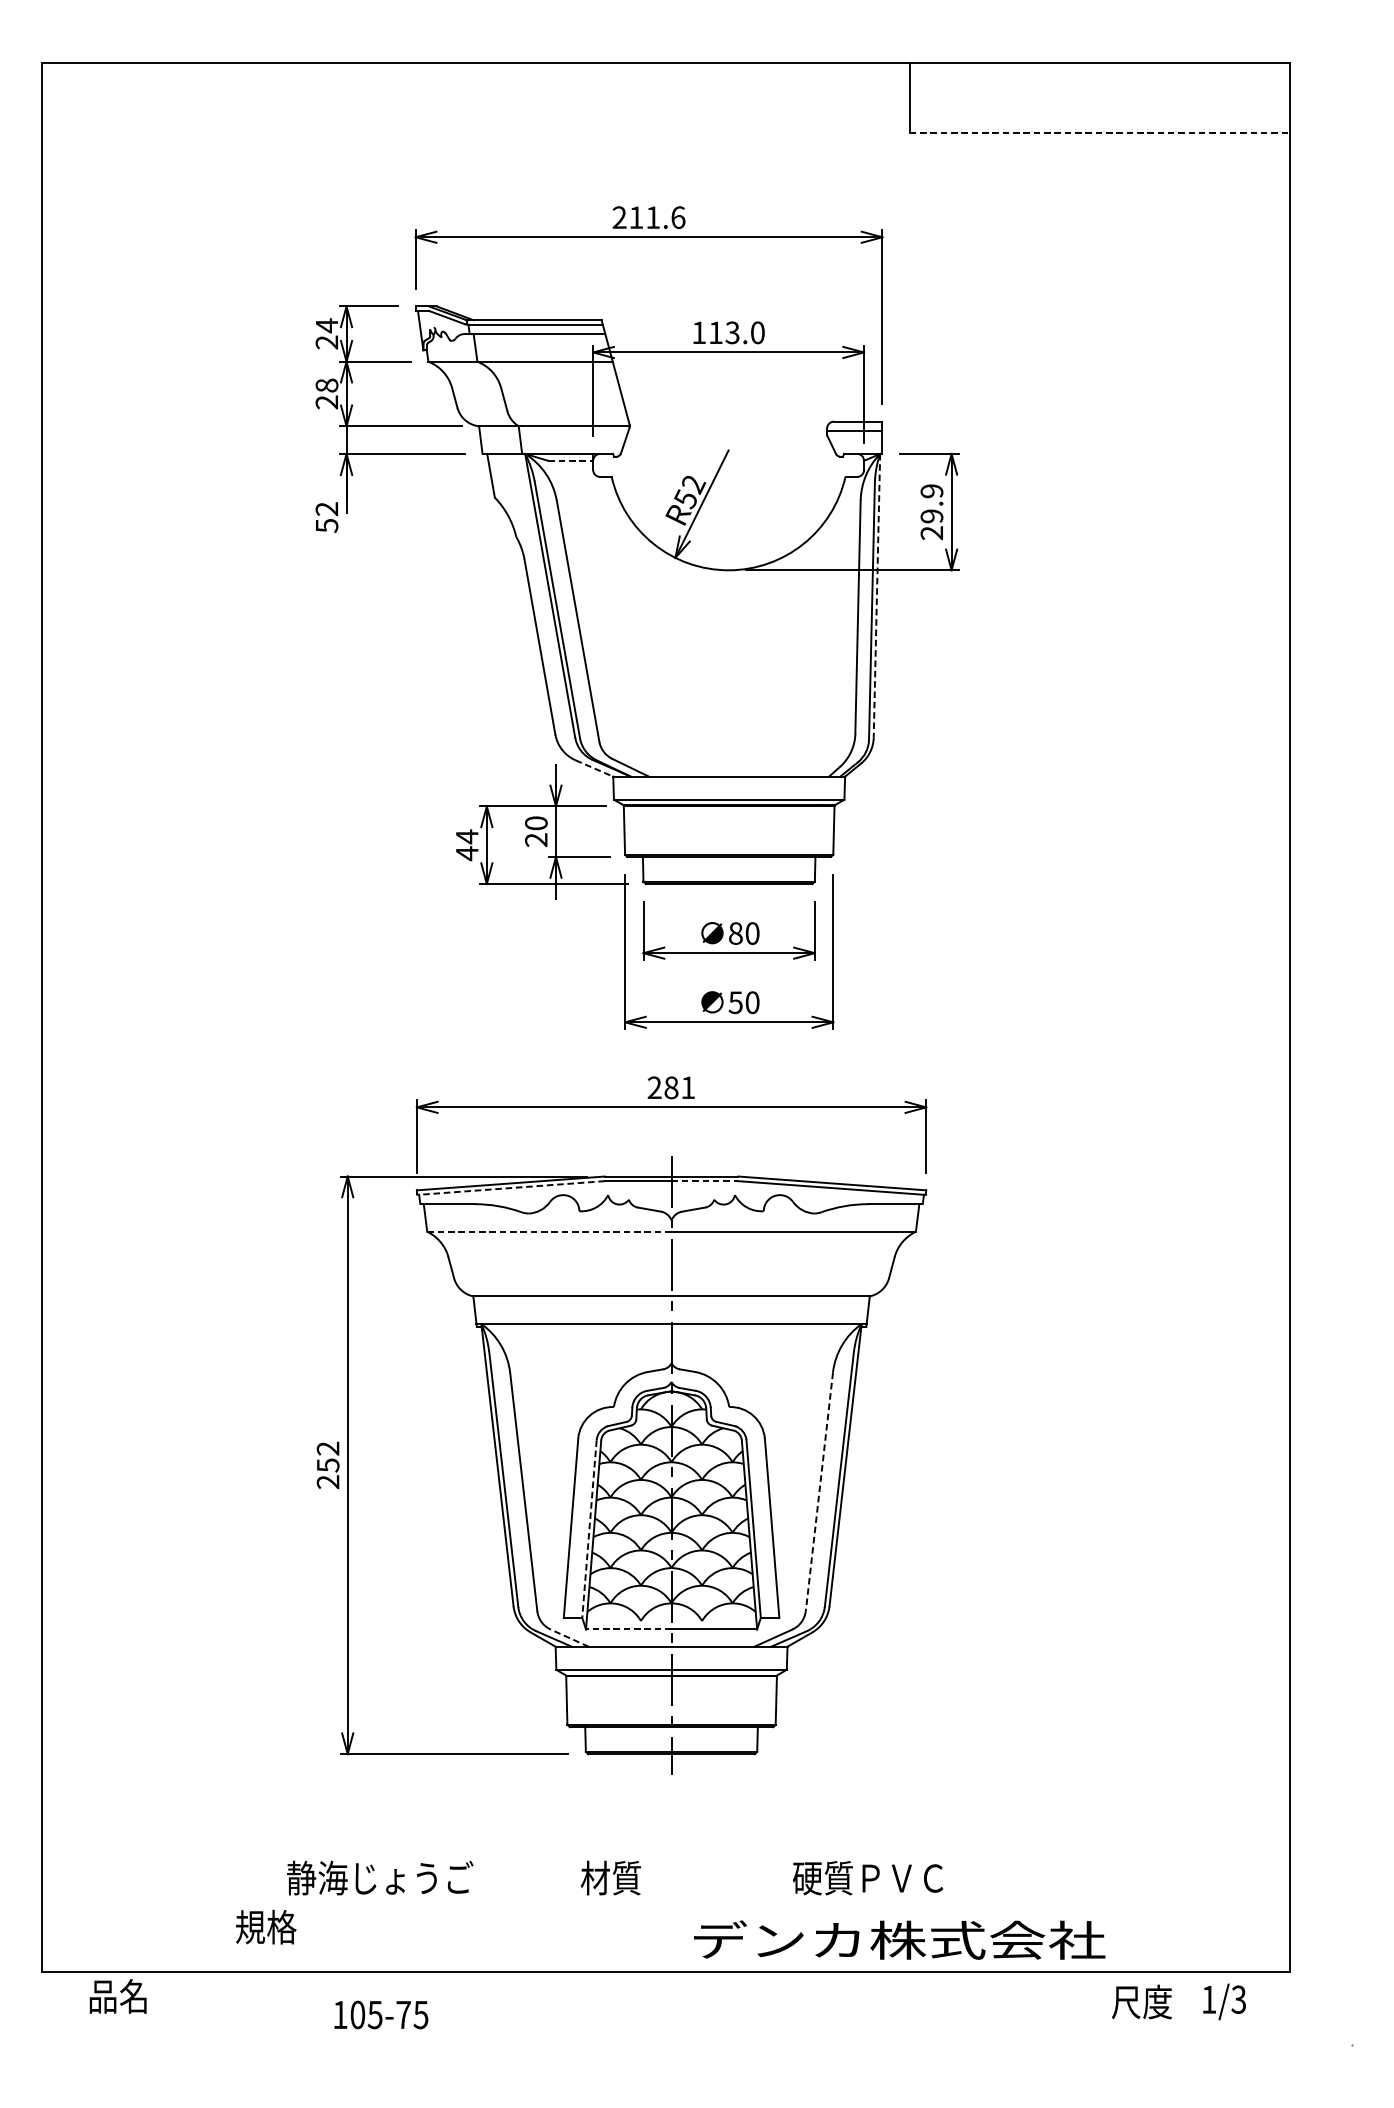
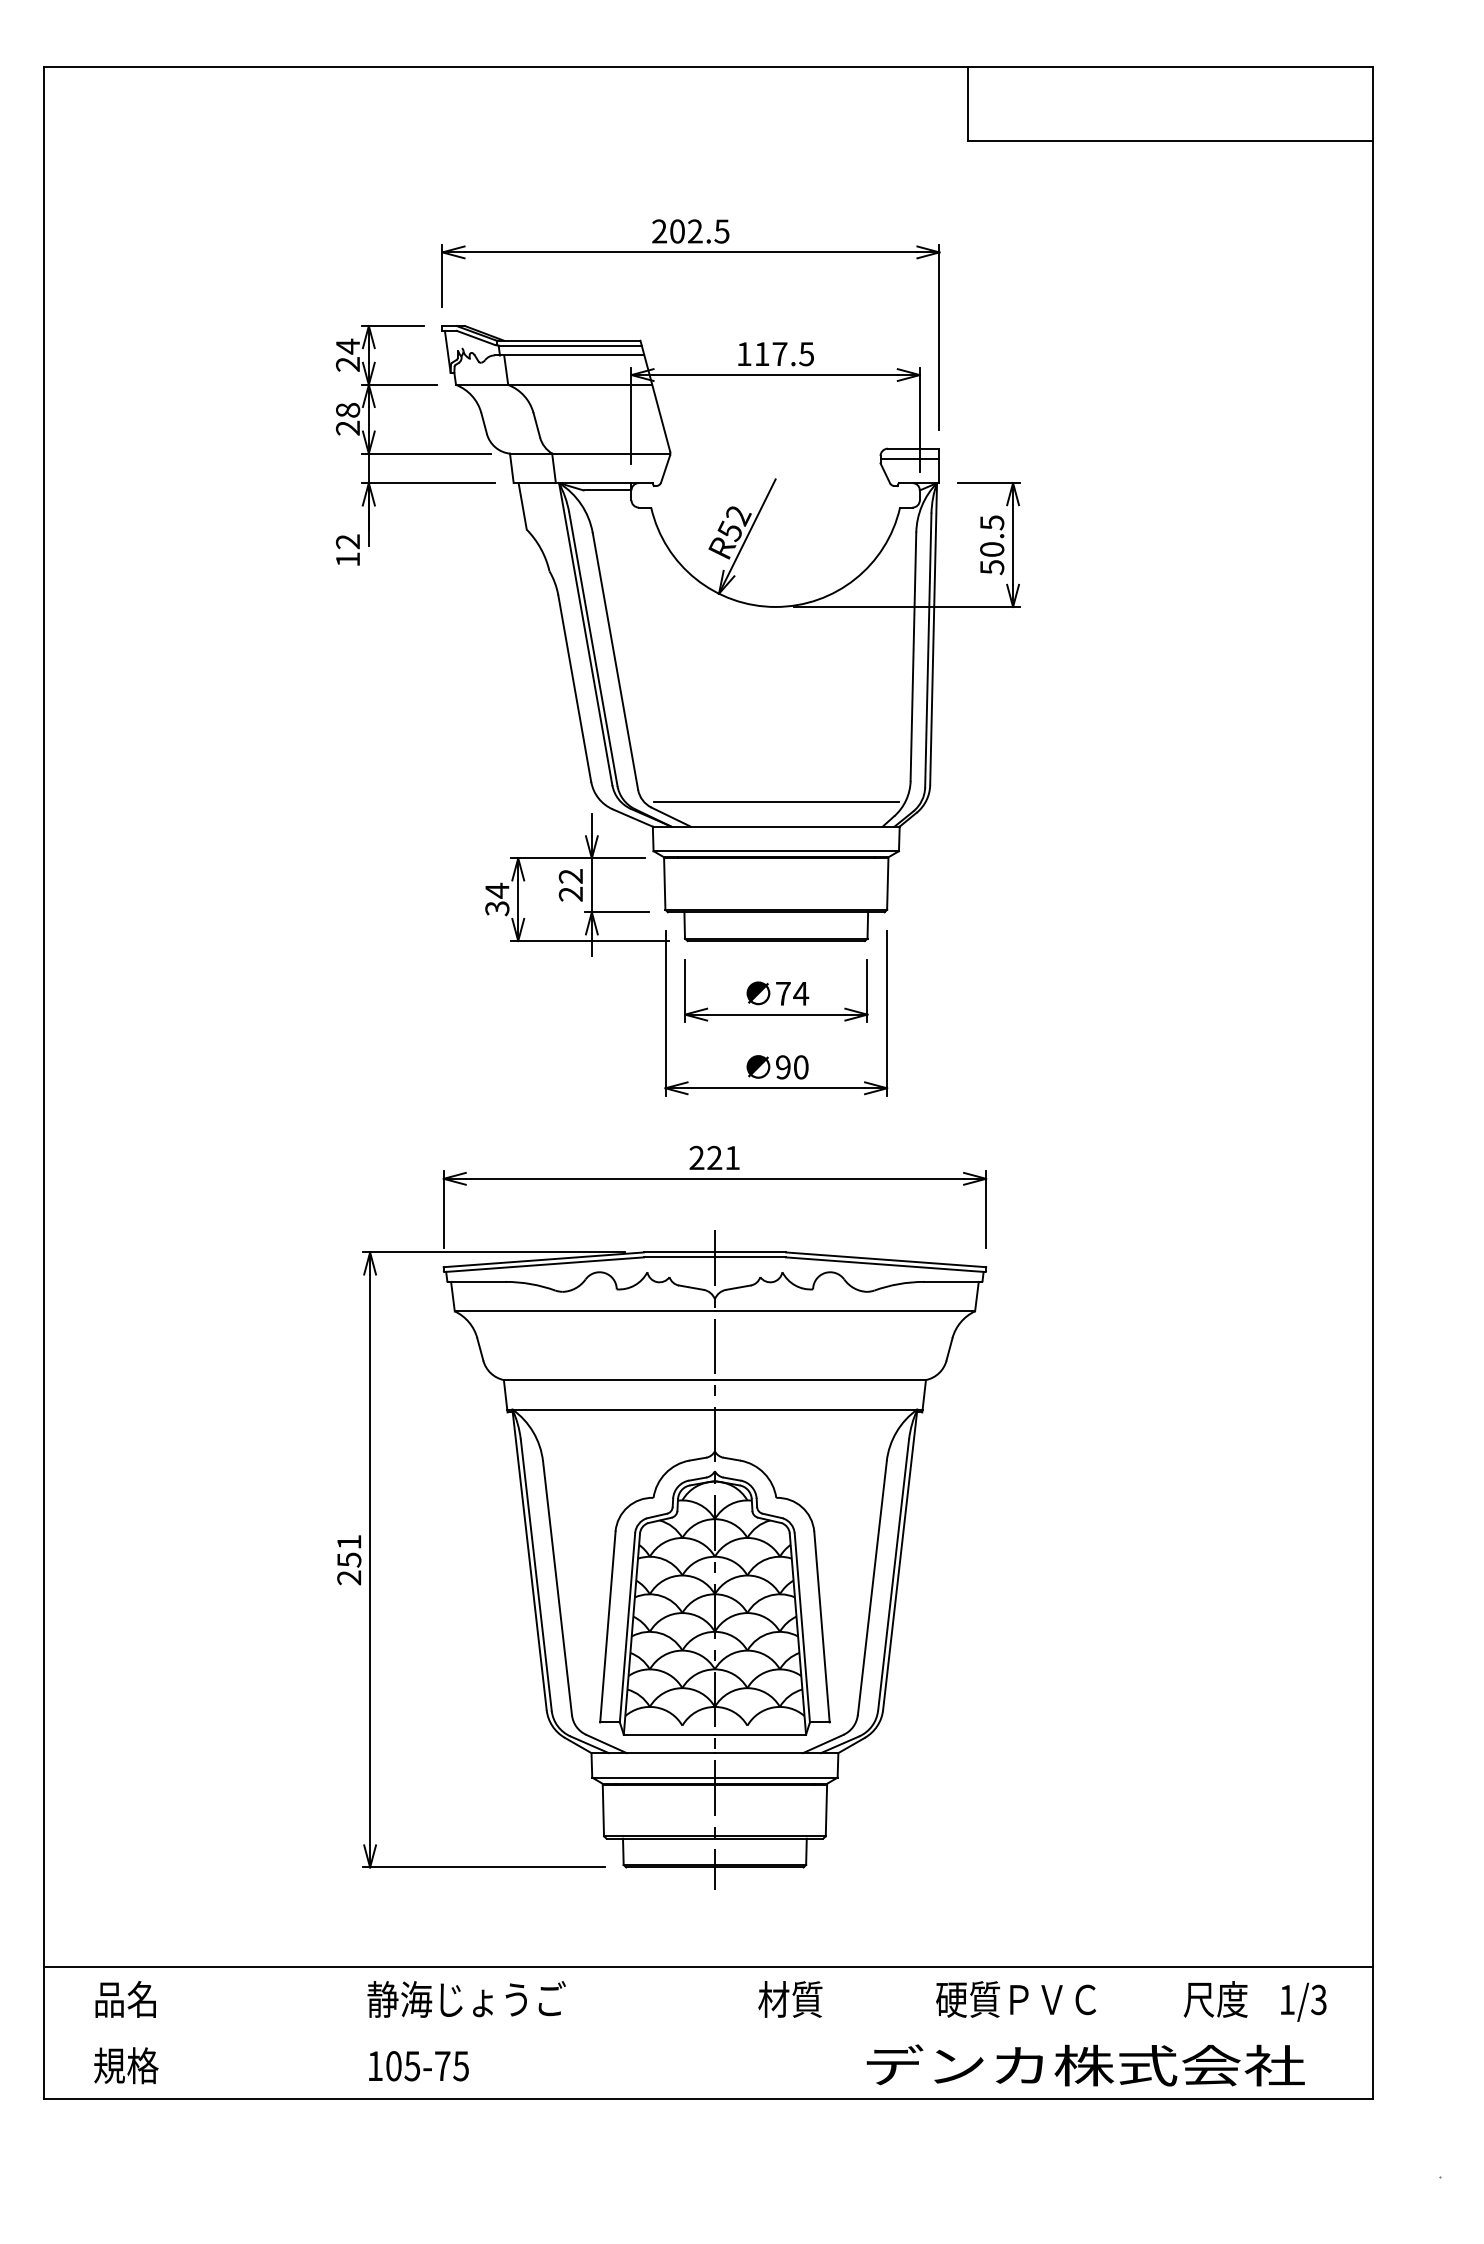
line: (1100, 132) -> (1171, 140), dashed -> solid
text: (657, 217) -> (699, 231), 211.6 -> 202.5
text: (745, 333) -> (793, 354), 113.0 -> 117.5
line: (570, 460) -> (607, 490), dashed -> solid
text: (932, 512) -> (992, 545), 29.9 -> 50.5
text: (327, 525) -> (348, 559), 52 -> 12
line: (876, 596) -> (933, 634), dashed -> solid
line: (728, 753) -> (775, 802), added
line: (594, 768) -> (632, 818), dashed -> solid
text: (536, 823) -> (571, 876), 20 -> 22
text: (467, 853) -> (497, 908), 44 -> 34
text: (744, 933) -> (792, 993), 80 -> 74
text: (735, 1002) -> (782, 1067), 50 -> 90
text: (671, 1087) -> (714, 1157), 281 -> 221
line: (704, 1181) -> (750, 1257), dashed -> solid
line: (511, 1187) -> (544, 1264), dashed -> solid
line: (549, 1231) -> (584, 1311), dashed -> solid
text: (327, 1447) -> (348, 1541), 252 -> 251
line: (819, 1492) -> (872, 1588), dashed -> solid
line: (589, 1528) -> (627, 1627), dashed -> solid
line: (628, 1629) -> (669, 1734), dashed -> solid
line: (569, 1637) -> (606, 1743), dashed -> solid
line: (665, 1847) -> (708, 1966), added
text: (380, 1878) -> (466, 1999), moved
text: (611, 1878) -> (790, 1999), moved
text: (867, 1878) -> (1015, 1999), moved
text: (266, 1926) -> (126, 2065), moved
text: (899, 1940) -> (1085, 2065), moved
text: (117, 1996) -> (125, 1999), moved
text: (1224, 2001) -> (1303, 2001), moved
text: (1141, 2002) -> (1215, 1999), moved
text: (380, 2015) -> (418, 2066), moved

